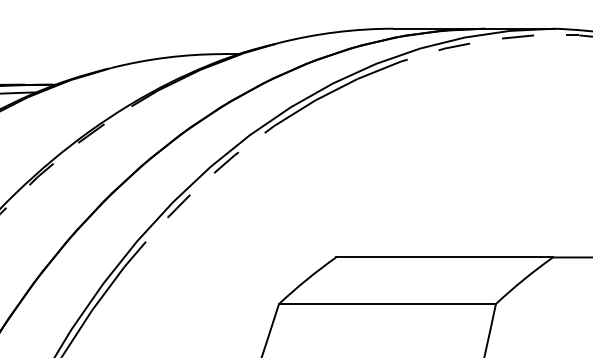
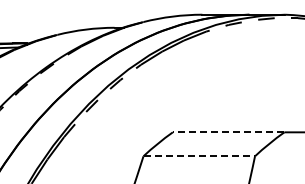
line: (444, 257) -> (228, 132), solid -> dashed
line: (387, 304) -> (199, 156), solid -> dashed

